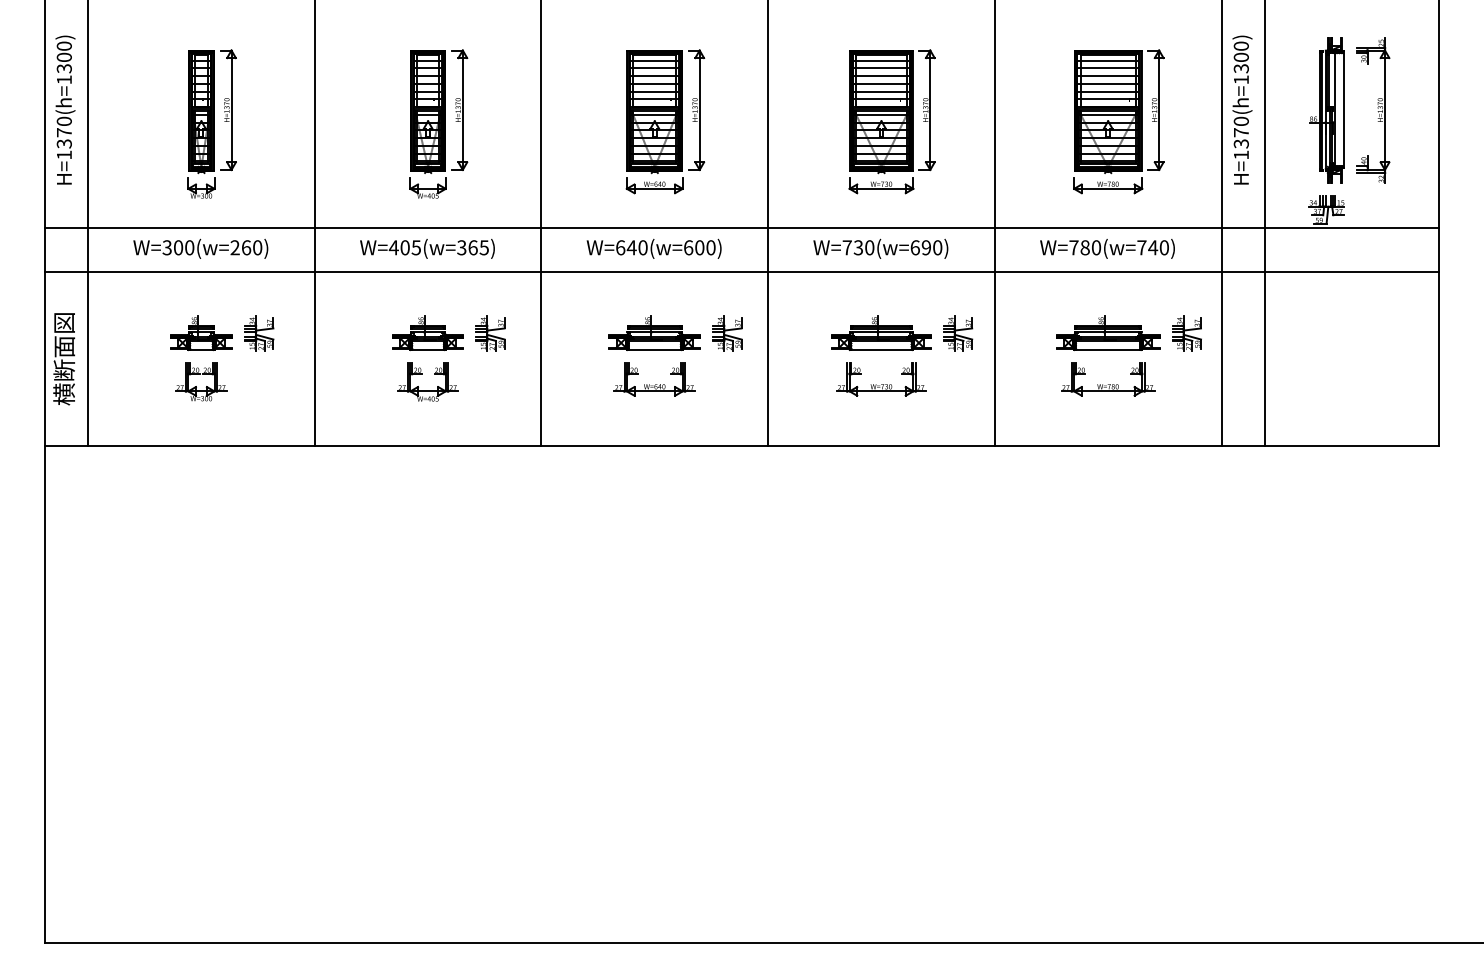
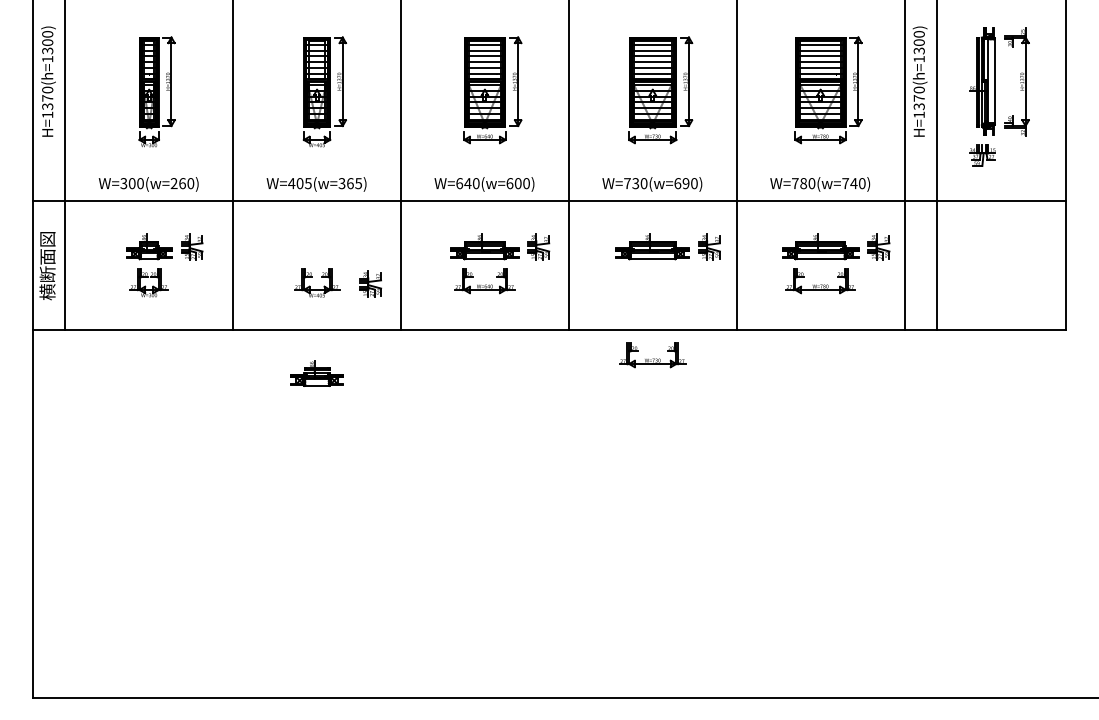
line: (741, 227) -> (549, 168), removed
part: (427, 332) -> (316, 372), moved
part: (490, 333) -> (370, 284), moved
part: (881, 379) -> (652, 355), moved

